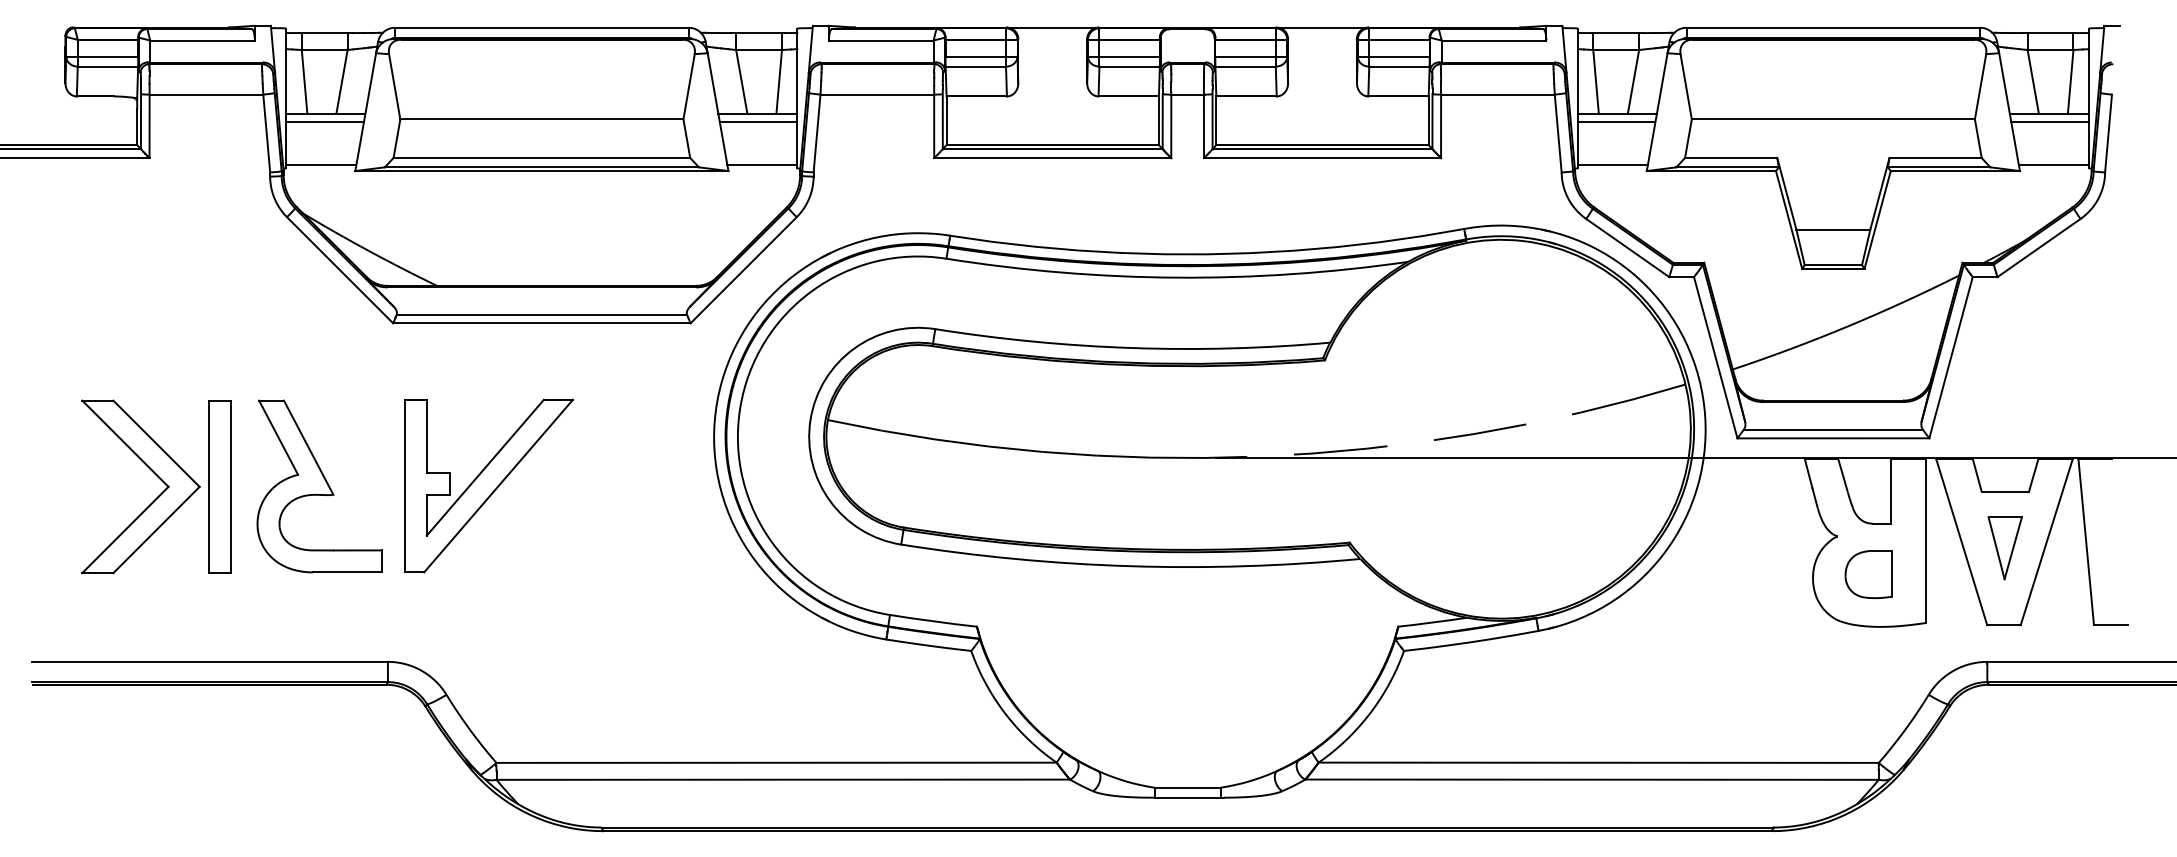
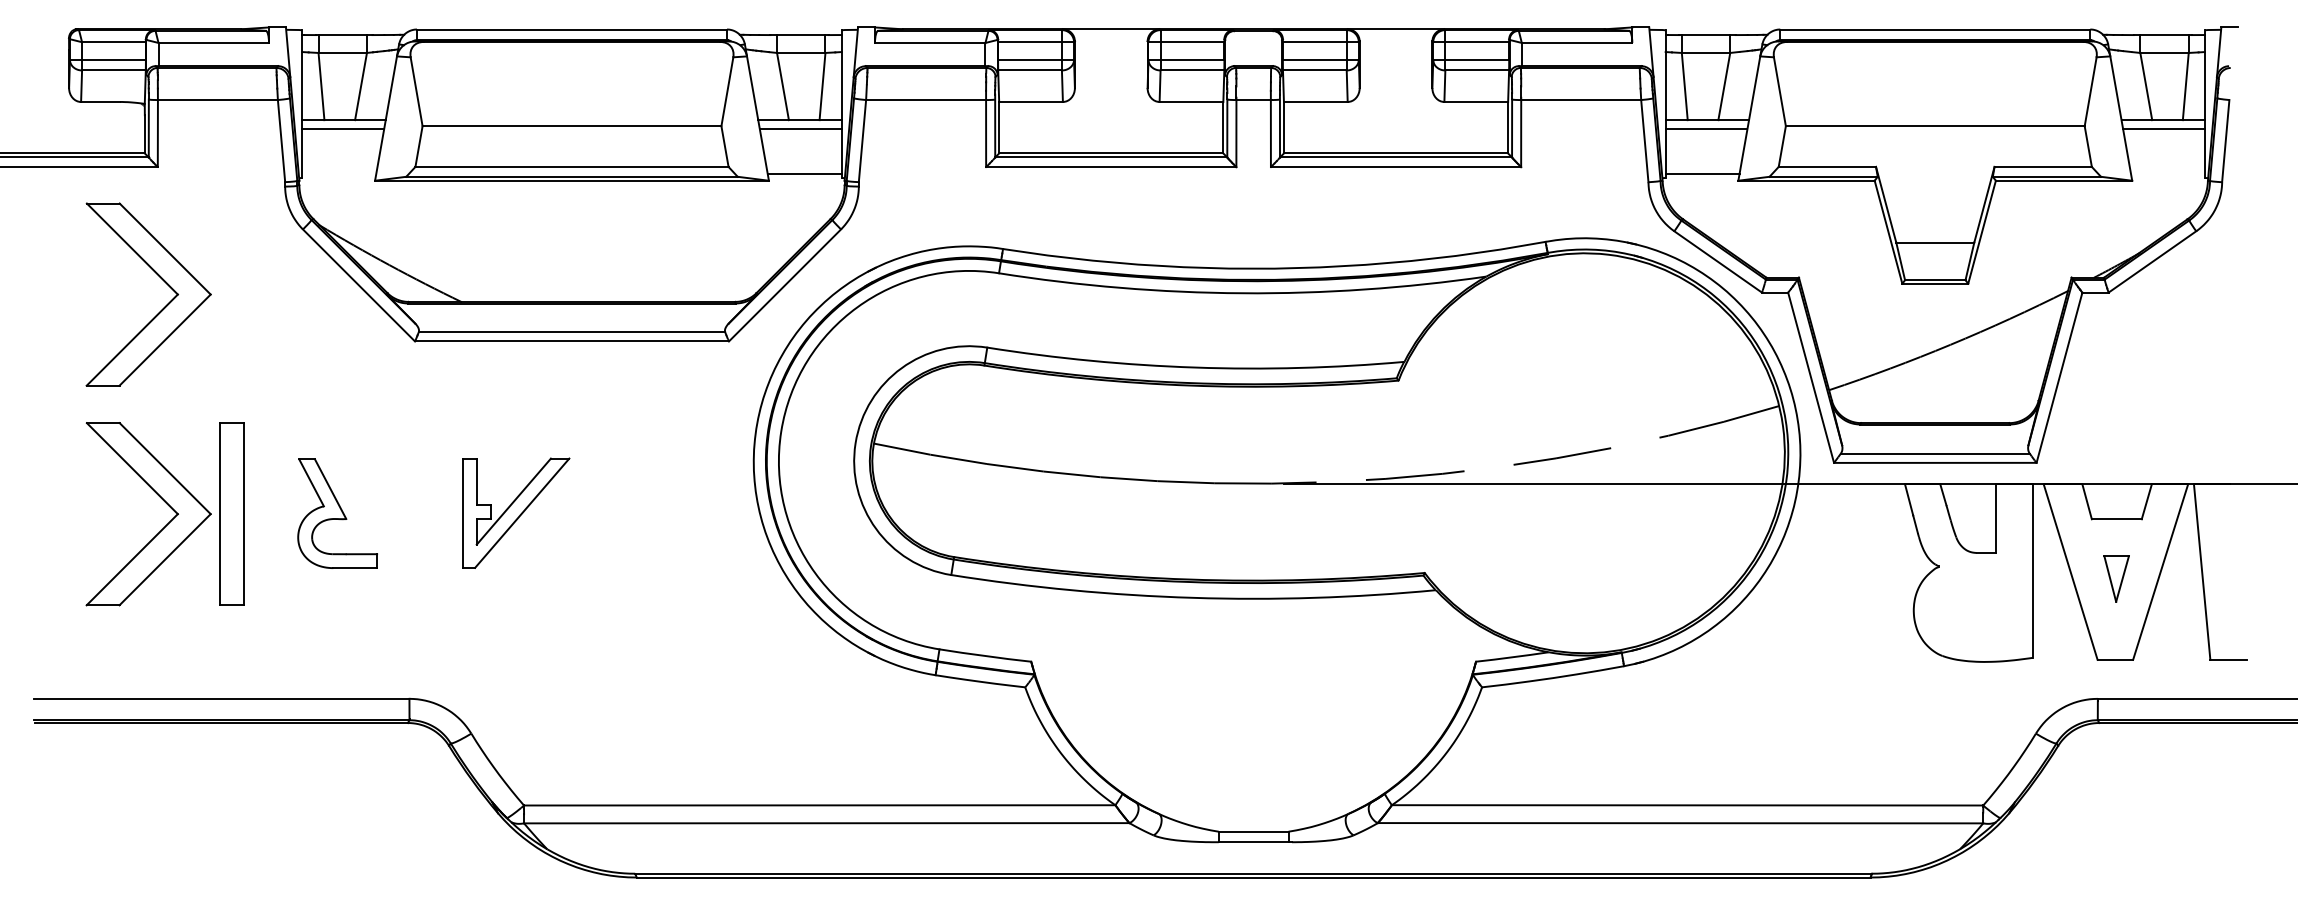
line: (321, 164) -> (339, 173), removed
line: (2053, 164) -> (2167, 173), removed
part: (153, 265) -> (162, 280), added
part: (488, 485) -> (515, 512), size x0.6
part: (319, 486) -> (337, 513), size x0.6
part: (2004, 548) -> (2115, 579), size x0.7
part: (1868, 574) -> (1972, 606), removed

